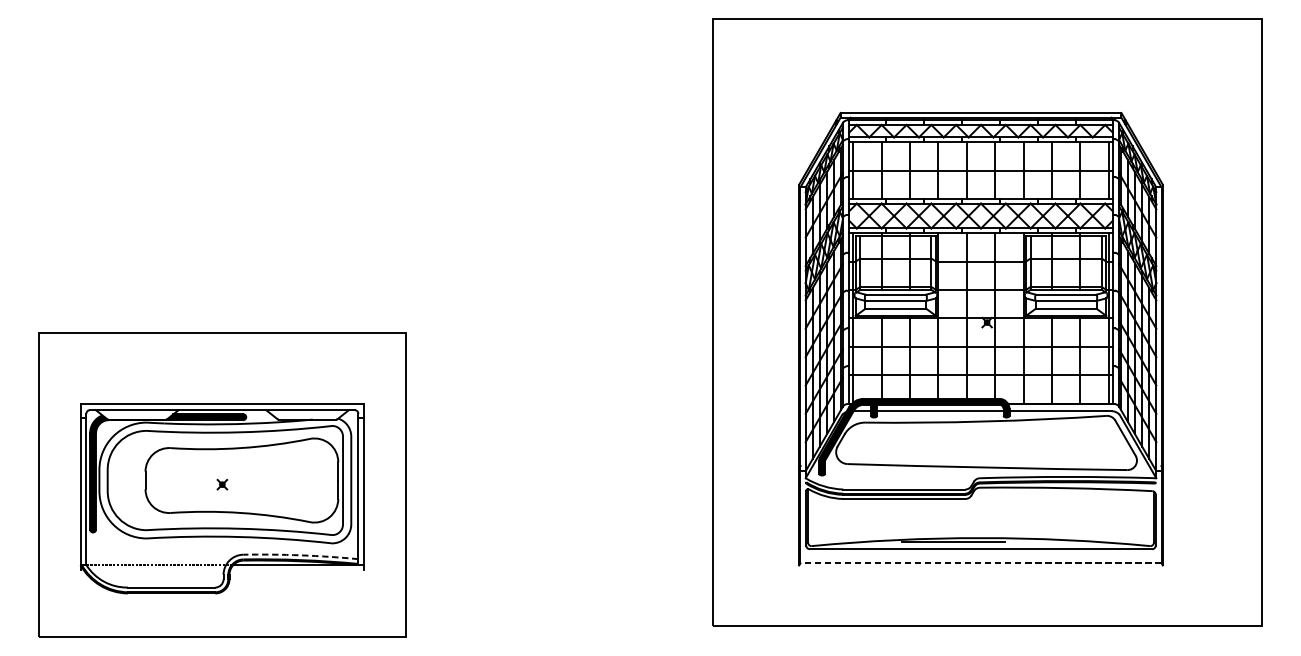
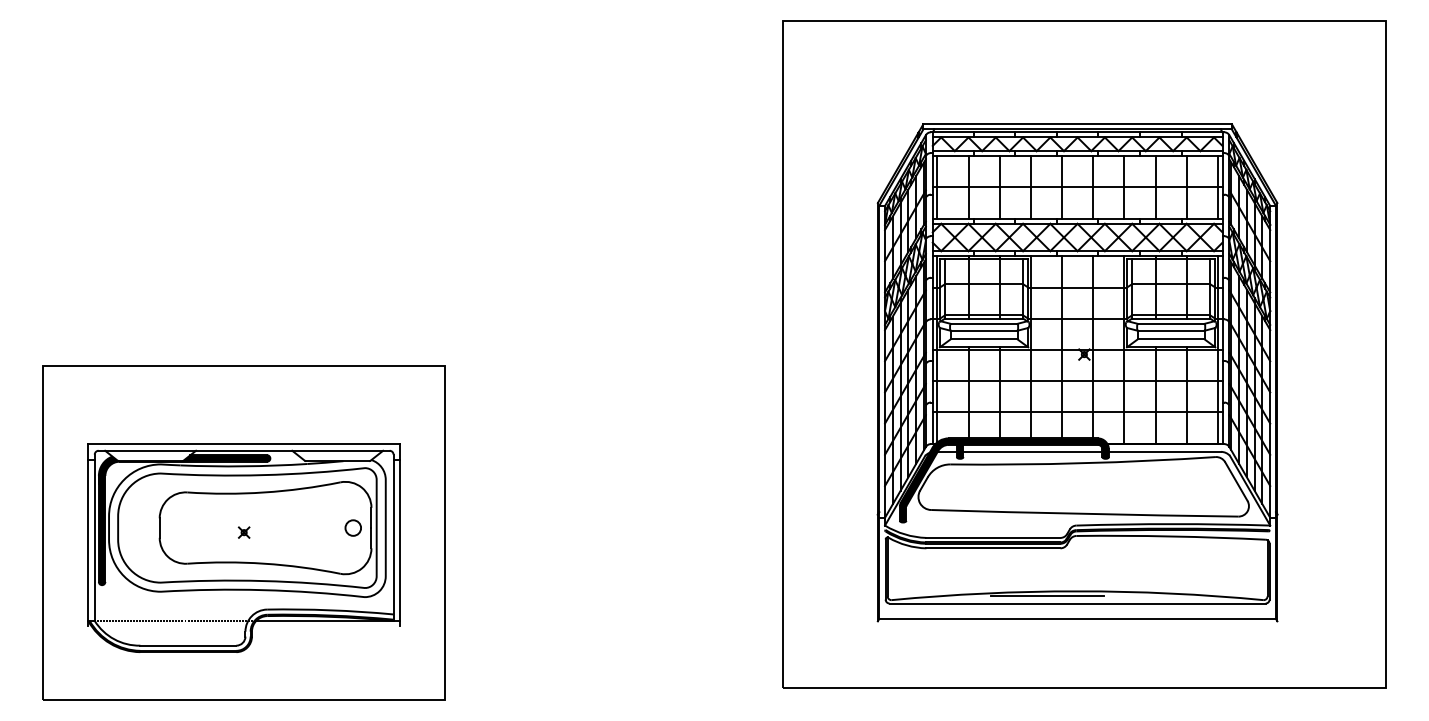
circle: (321, 480) -> (352, 527), added
arc: (300, 555) -> (330, 610), dashed -> solid
line: (980, 563) -> (1077, 619), dashed -> solid

